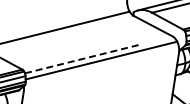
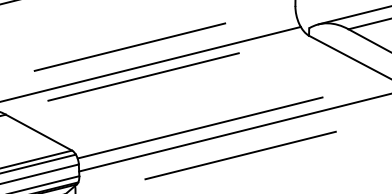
line: (49, 21) -> (129, 47), added
line: (55, 35) -> (142, 77), added
line: (82, 58) -> (200, 126), dashed -> solid
line: (101, 71) -> (240, 154), added

